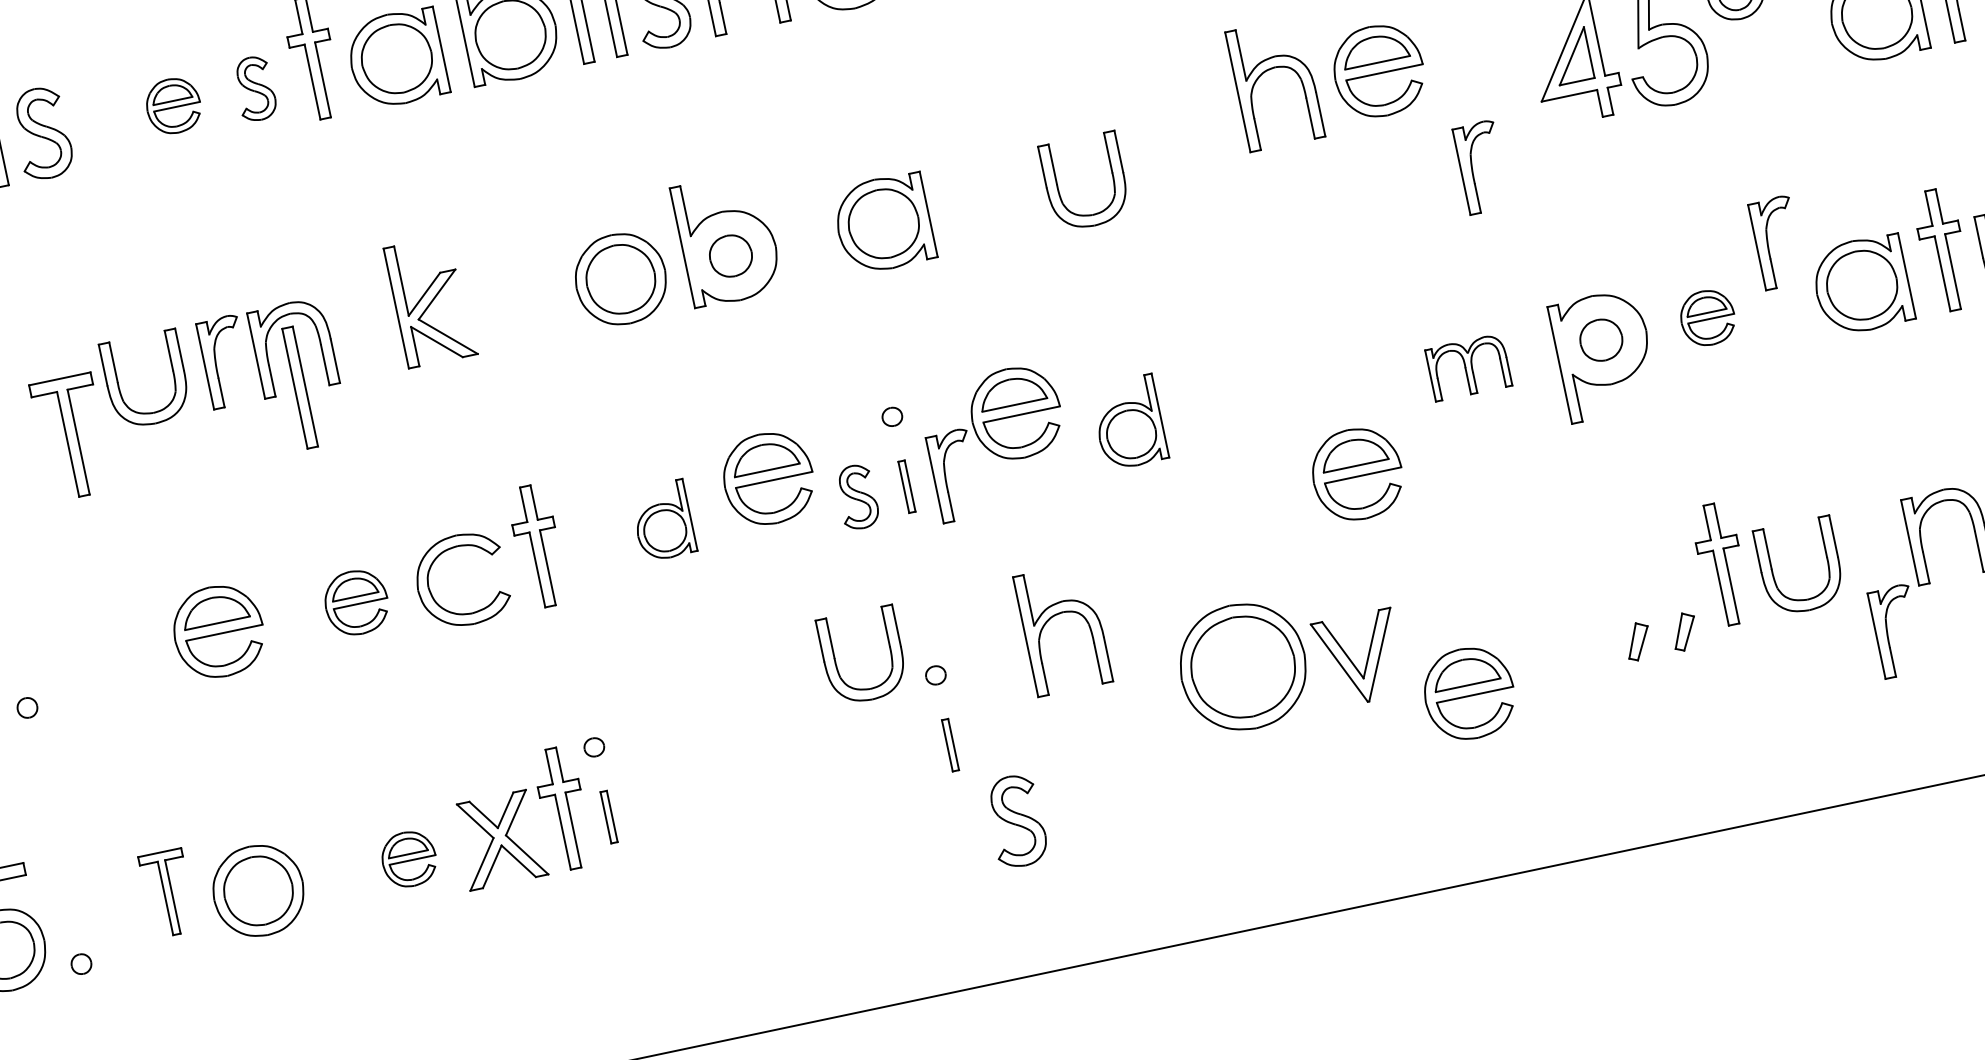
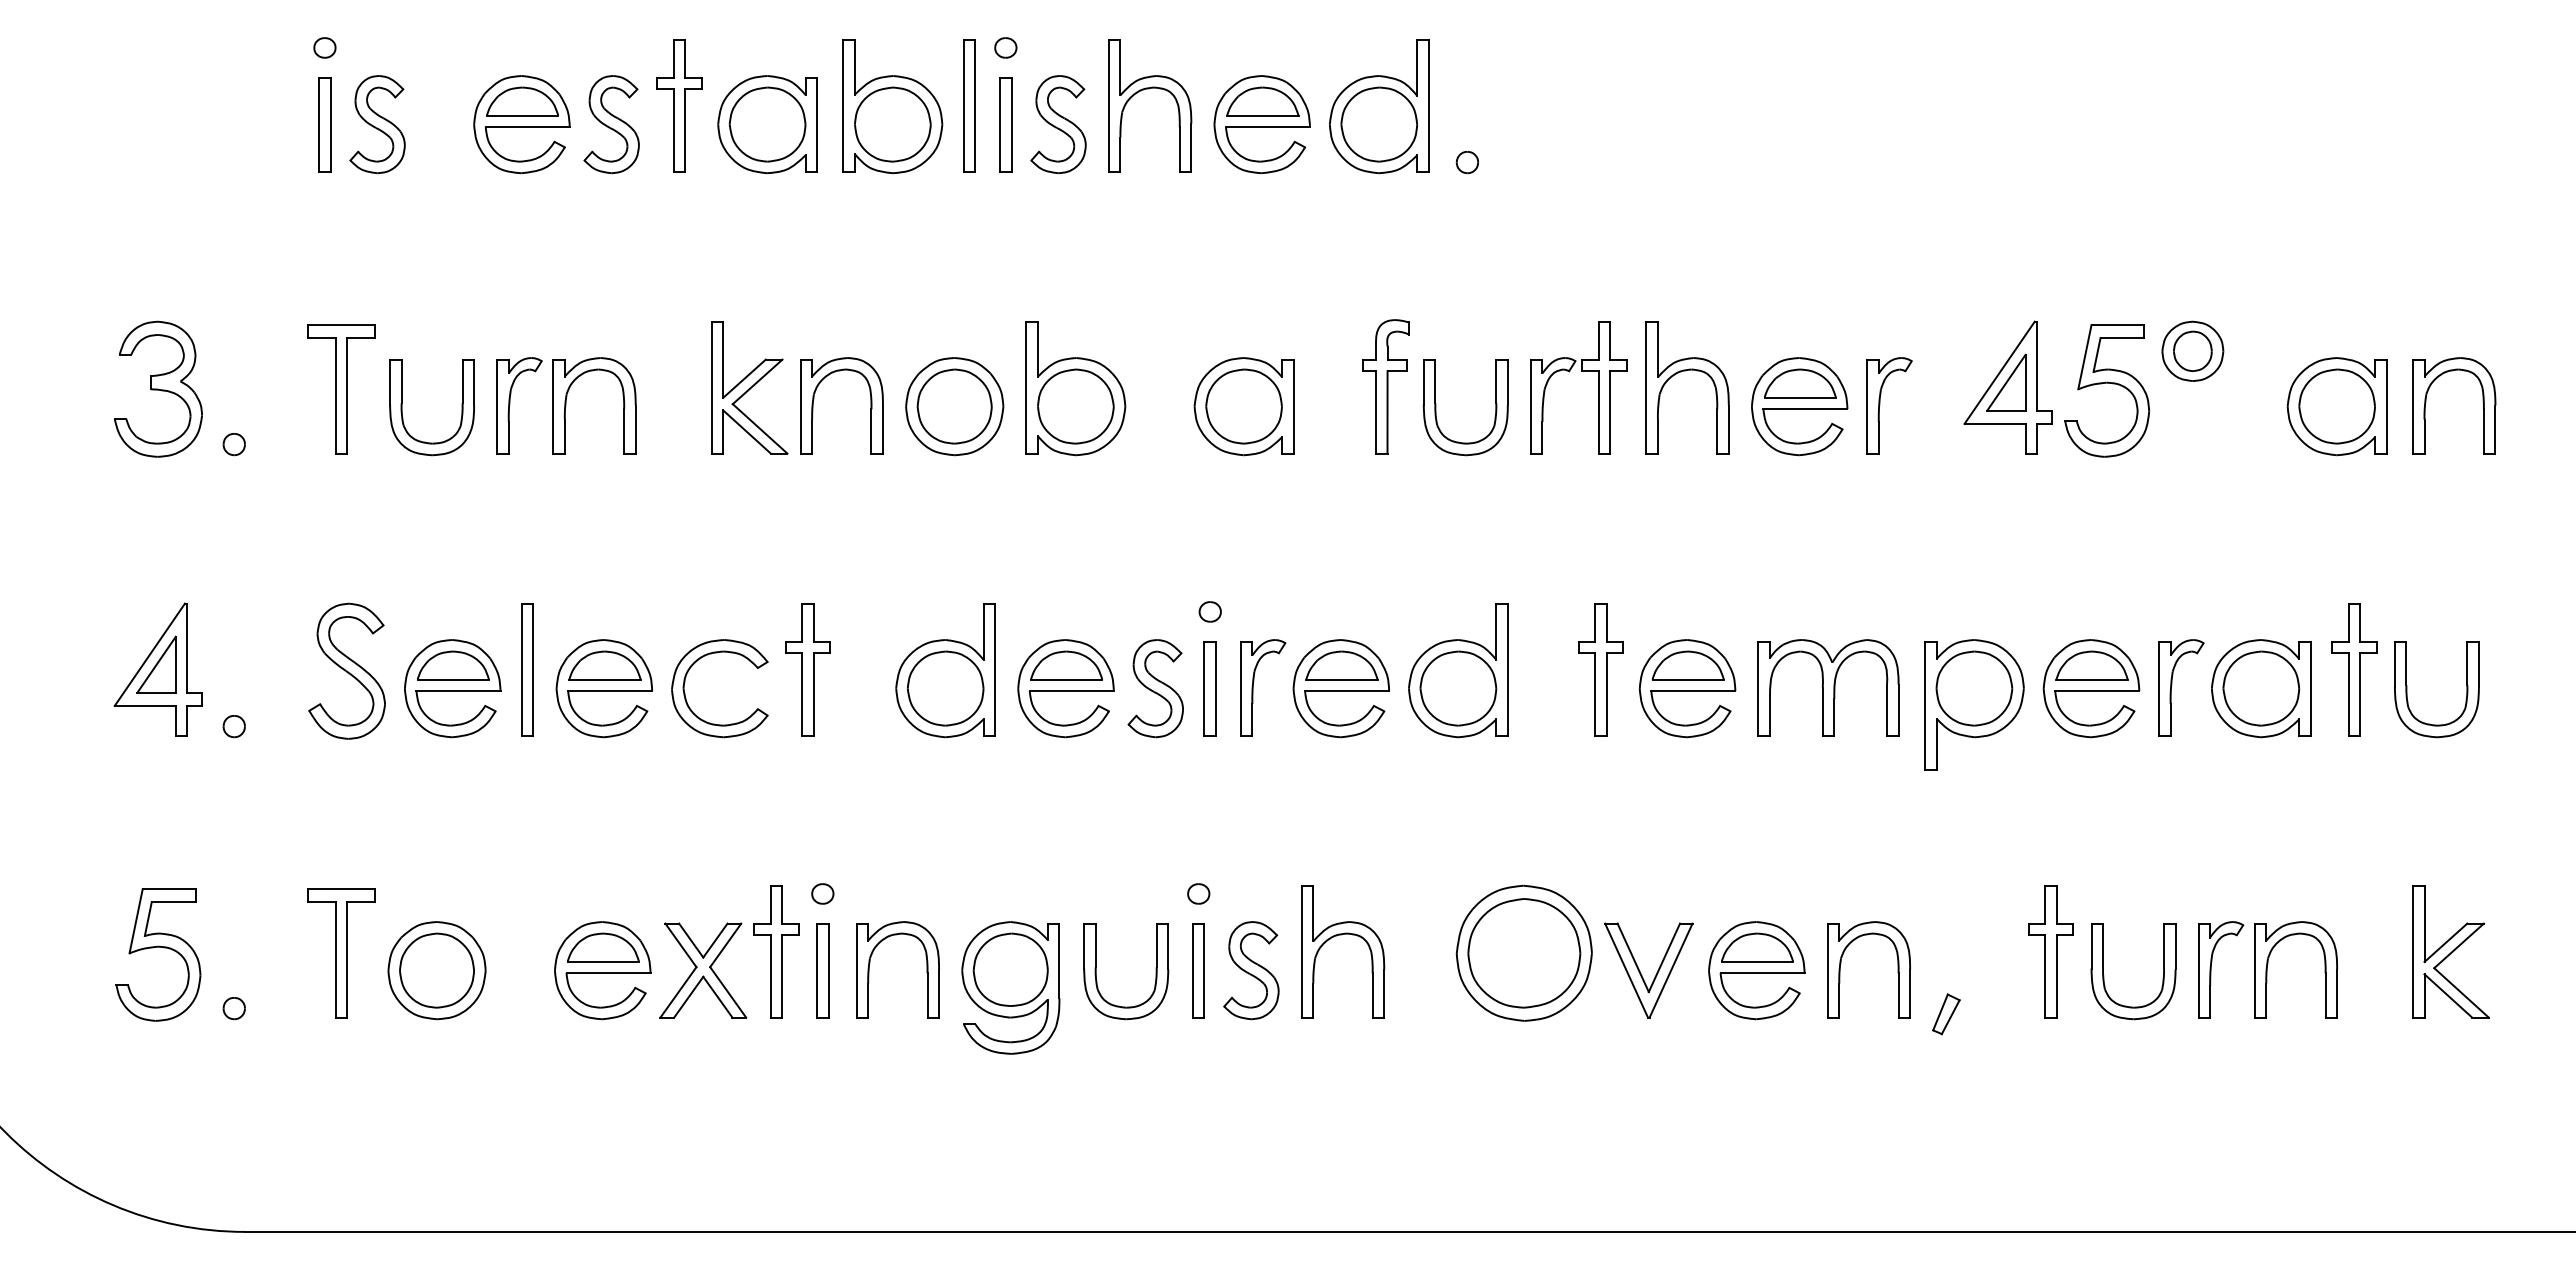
part: (1271, 70) -> (1686, 371), moved
part: (1378, 71) -> (1799, 406), moved
part: (254, 88) -> (611, 124), size x1.43
part: (173, 105) -> (521, 124), size x1.67
part: (1183, 127) -> (1581, 371), added
part: (1473, 168) -> (1880, 405), moved
part: (1008, 178) -> (1385, 386), added
part: (1768, 242) -> (2172, 685), moved
part: (730, 256) -> (1075, 406), size x1.67
part: (492, 299) -> (814, 399), added
part: (1707, 317) -> (2091, 688), size x1.67
part: (1601, 340) -> (1974, 688), size x1.67
part: (1468, 367) -> (1828, 687), size x1.67
part: (299, 387) -> (527, 669), moved
part: (1257, 394) -> (1600, 669), added
part: (1016, 413) -> (1341, 688), moved
part: (1129, 422) -> (1458, 670), size x1.43
part: (72, 437) -> (341, 389), moved
part: (1357, 474) -> (1687, 688), moved
part: (768, 478) -> (1065, 688), moved
part: (906, 486) -> (1209, 688), size x1.67
part: (857, 496) -> (1155, 688), size x1.43
part: (663, 520) -> (945, 670), size x1.67
part: (356, 602) -> (604, 688), size x1.43
part: (1058, 614) -> (1341, 935), moved
part: (1533, 616) -> (1841, 964), added
part: (1684, 631) -> (1997, 1014), removed
part: (1888, 632) -> (2211, 969), moved
part: (118, 635) -> (346, 670), added
part: (889, 650) -> (1155, 971), moved
part: (1469, 693) -> (1756, 970), moved
part: (950, 744) -> (1198, 970), size x1.67
part: (782, 796) -> (1010, 987), added
part: (650, 801) -> (870, 963), added
part: (608, 816) -> (822, 970), size x1.67
part: (1016, 821) -> (1251, 970), moved
part: (408, 859) -> (602, 970), size x1.67
part: (168, 893) -> (341, 953), size x1.43

